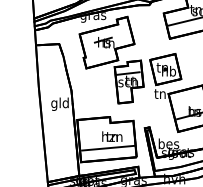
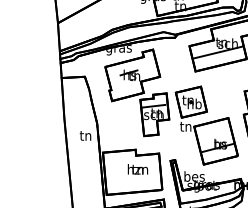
text: (59, 103) -> (85, 136), gld -> tn
line: (107, 147) -> (133, 180), removed

